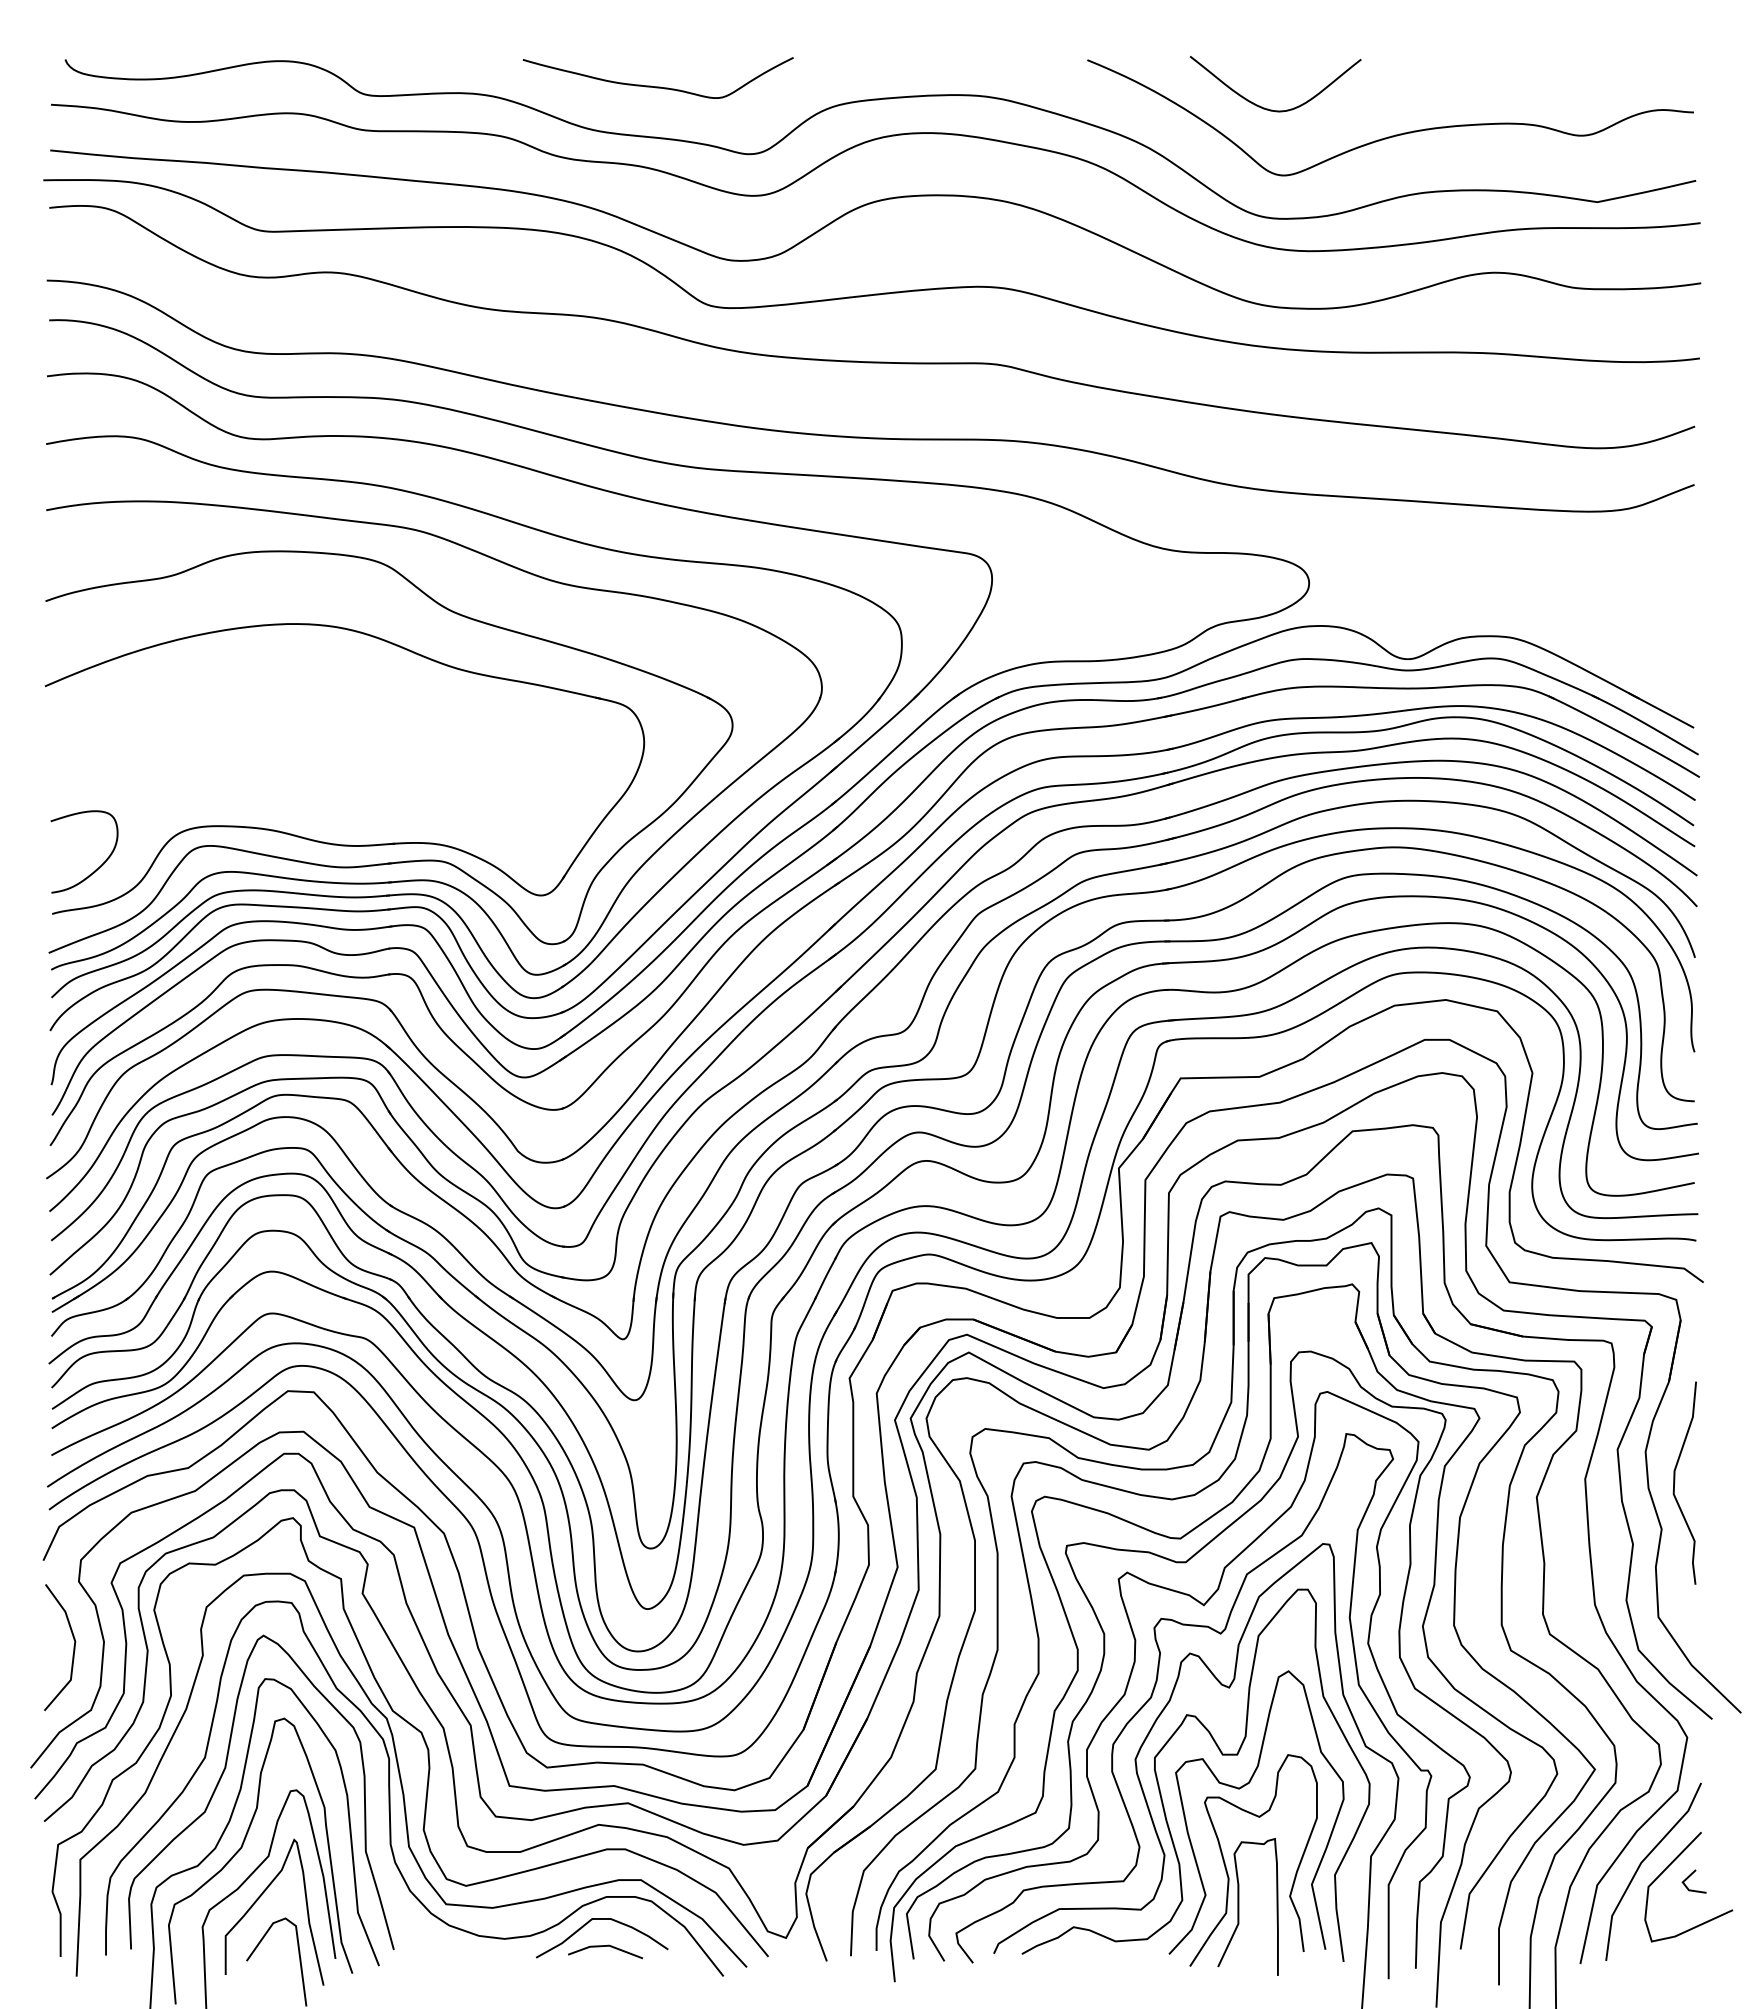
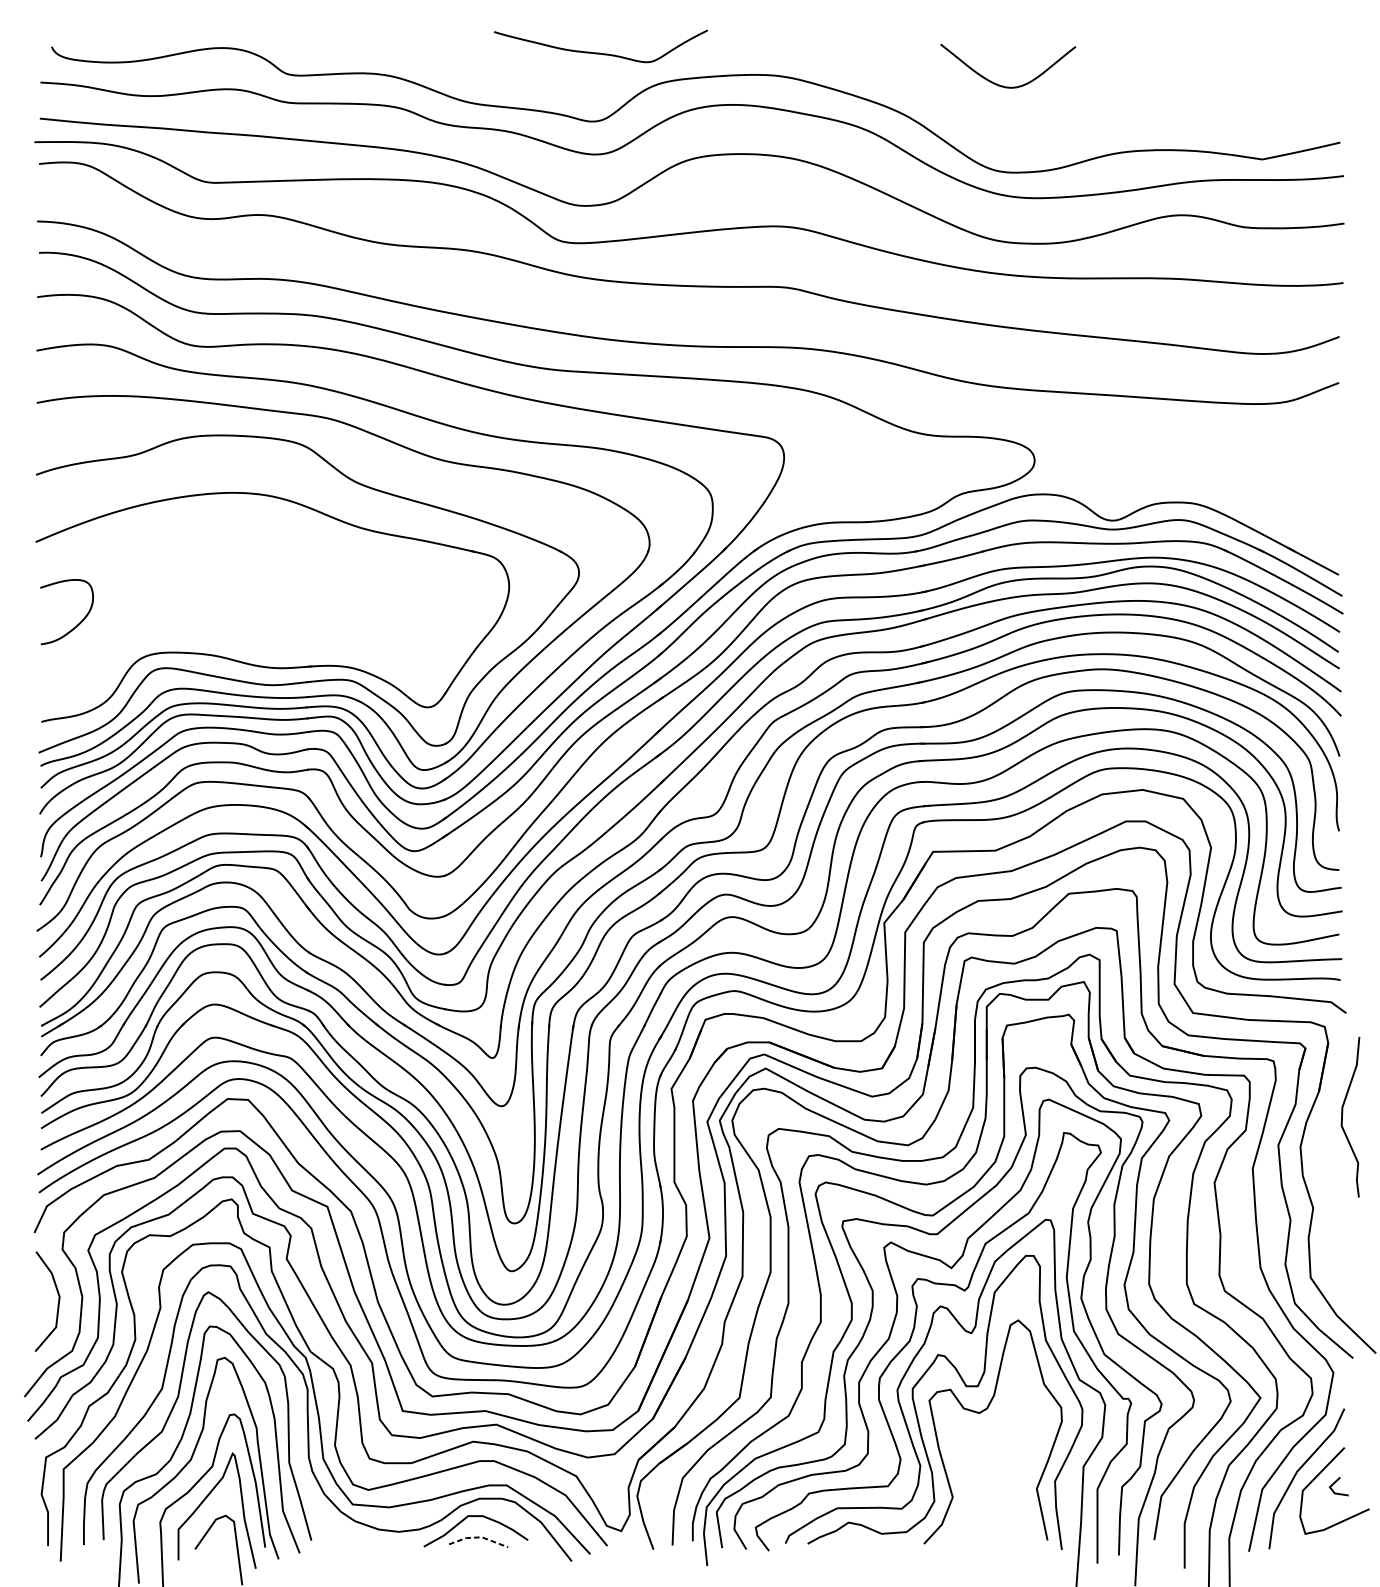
curve: (657, 86) -> (600, 53), moved
curve: (1395, 134) -> (1102, 106), removed
curve: (95, 869) -> (75, 625), moved
curve: (1675, 1482) -> (1343, 1116), moved
part: (1237, 1867) -> (978, 1475), removed
line: (605, 1945) -> (478, 1537), solid -> dashed

